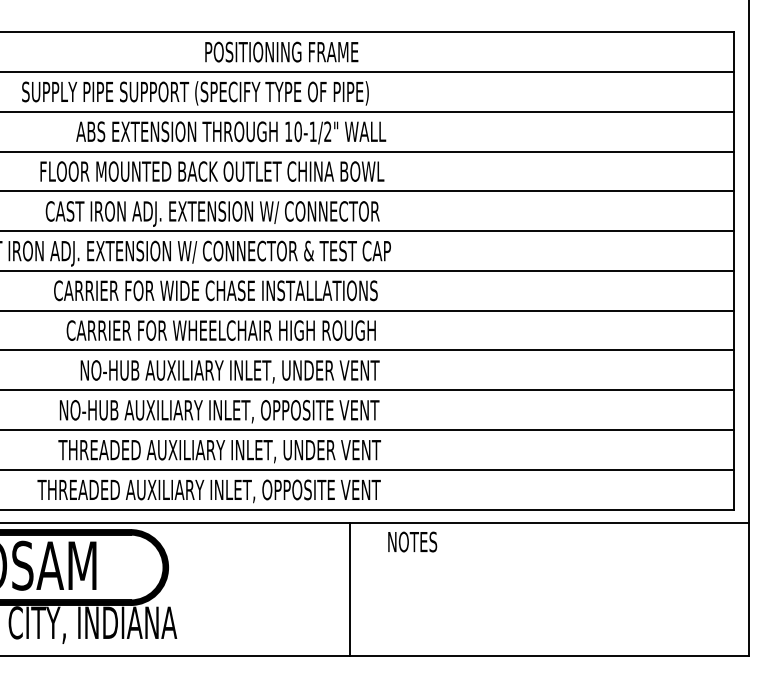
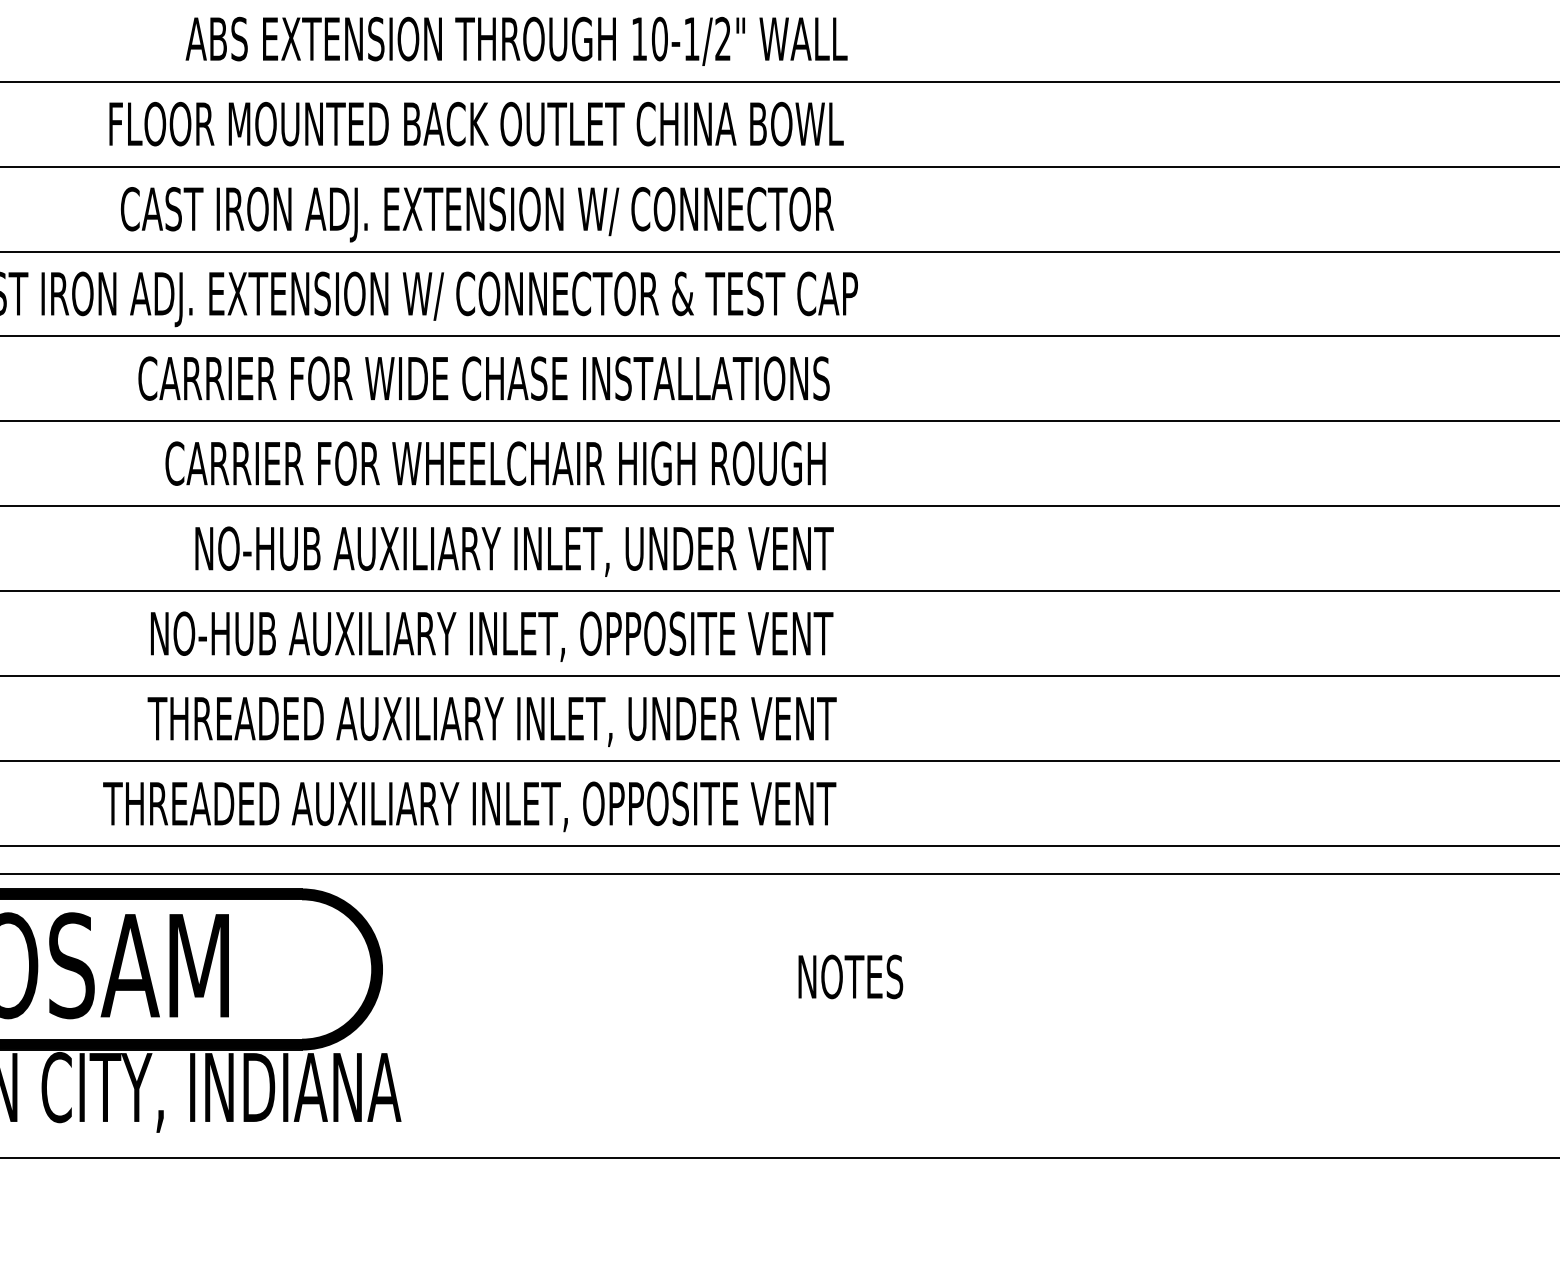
text: (412, 541) -> (850, 975), moved
line: (350, 589) -> (771, 1016), removed

